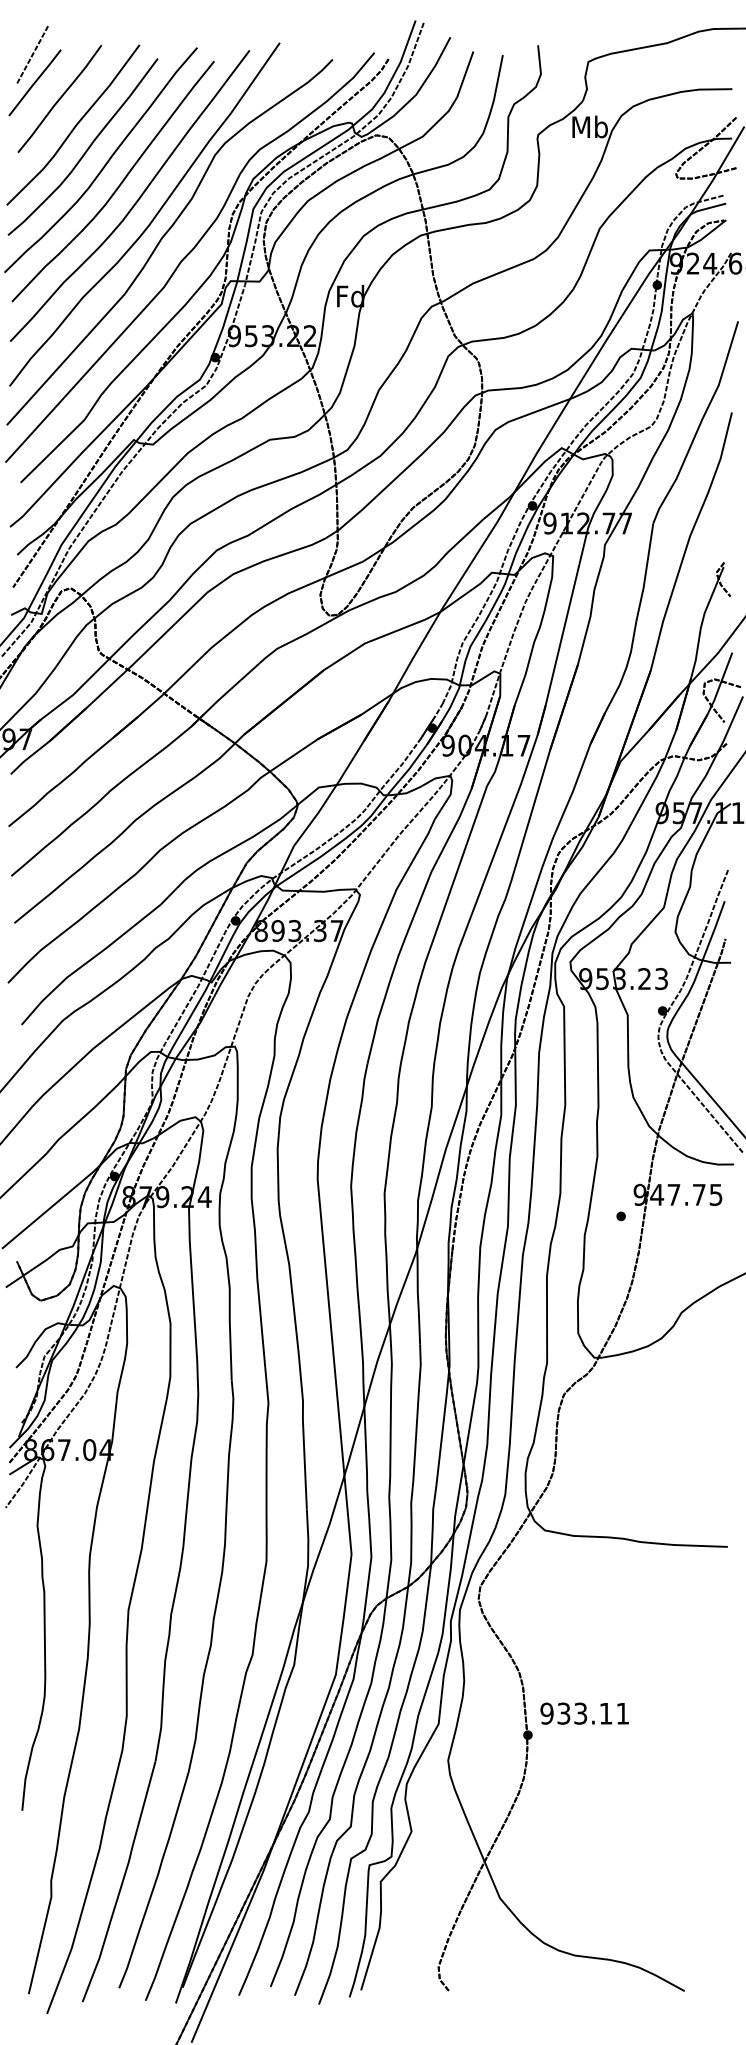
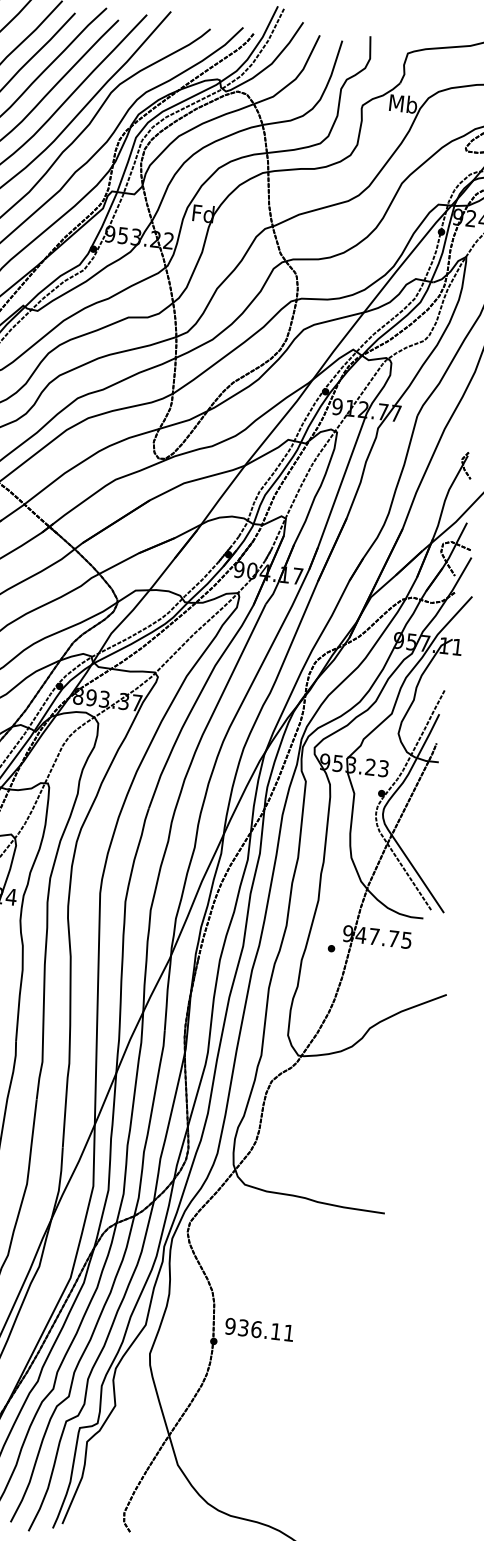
text: (580, 1713) -> (256, 1329), 933.11 -> 936.11

